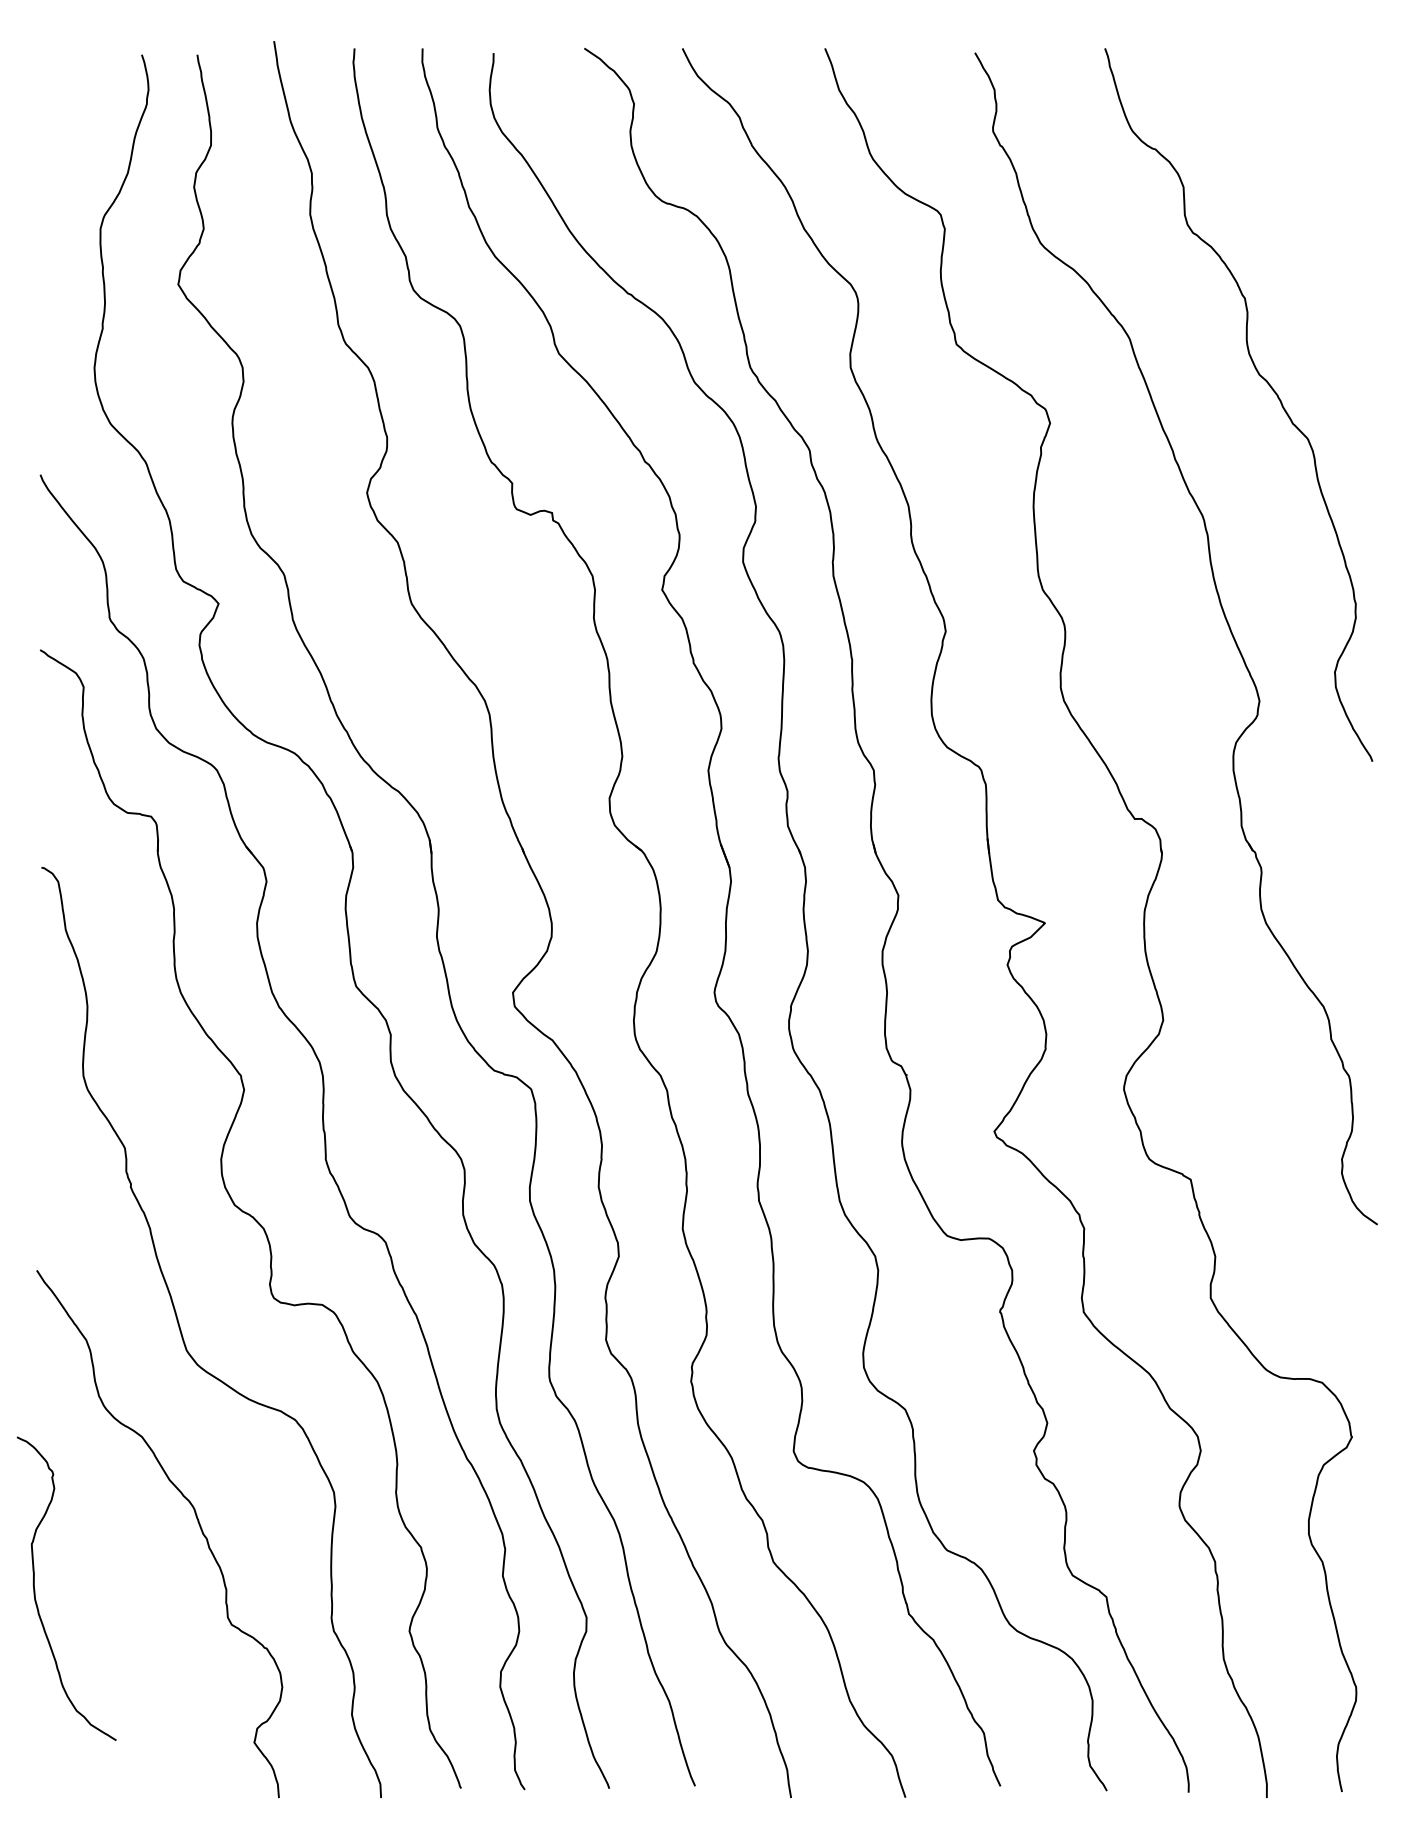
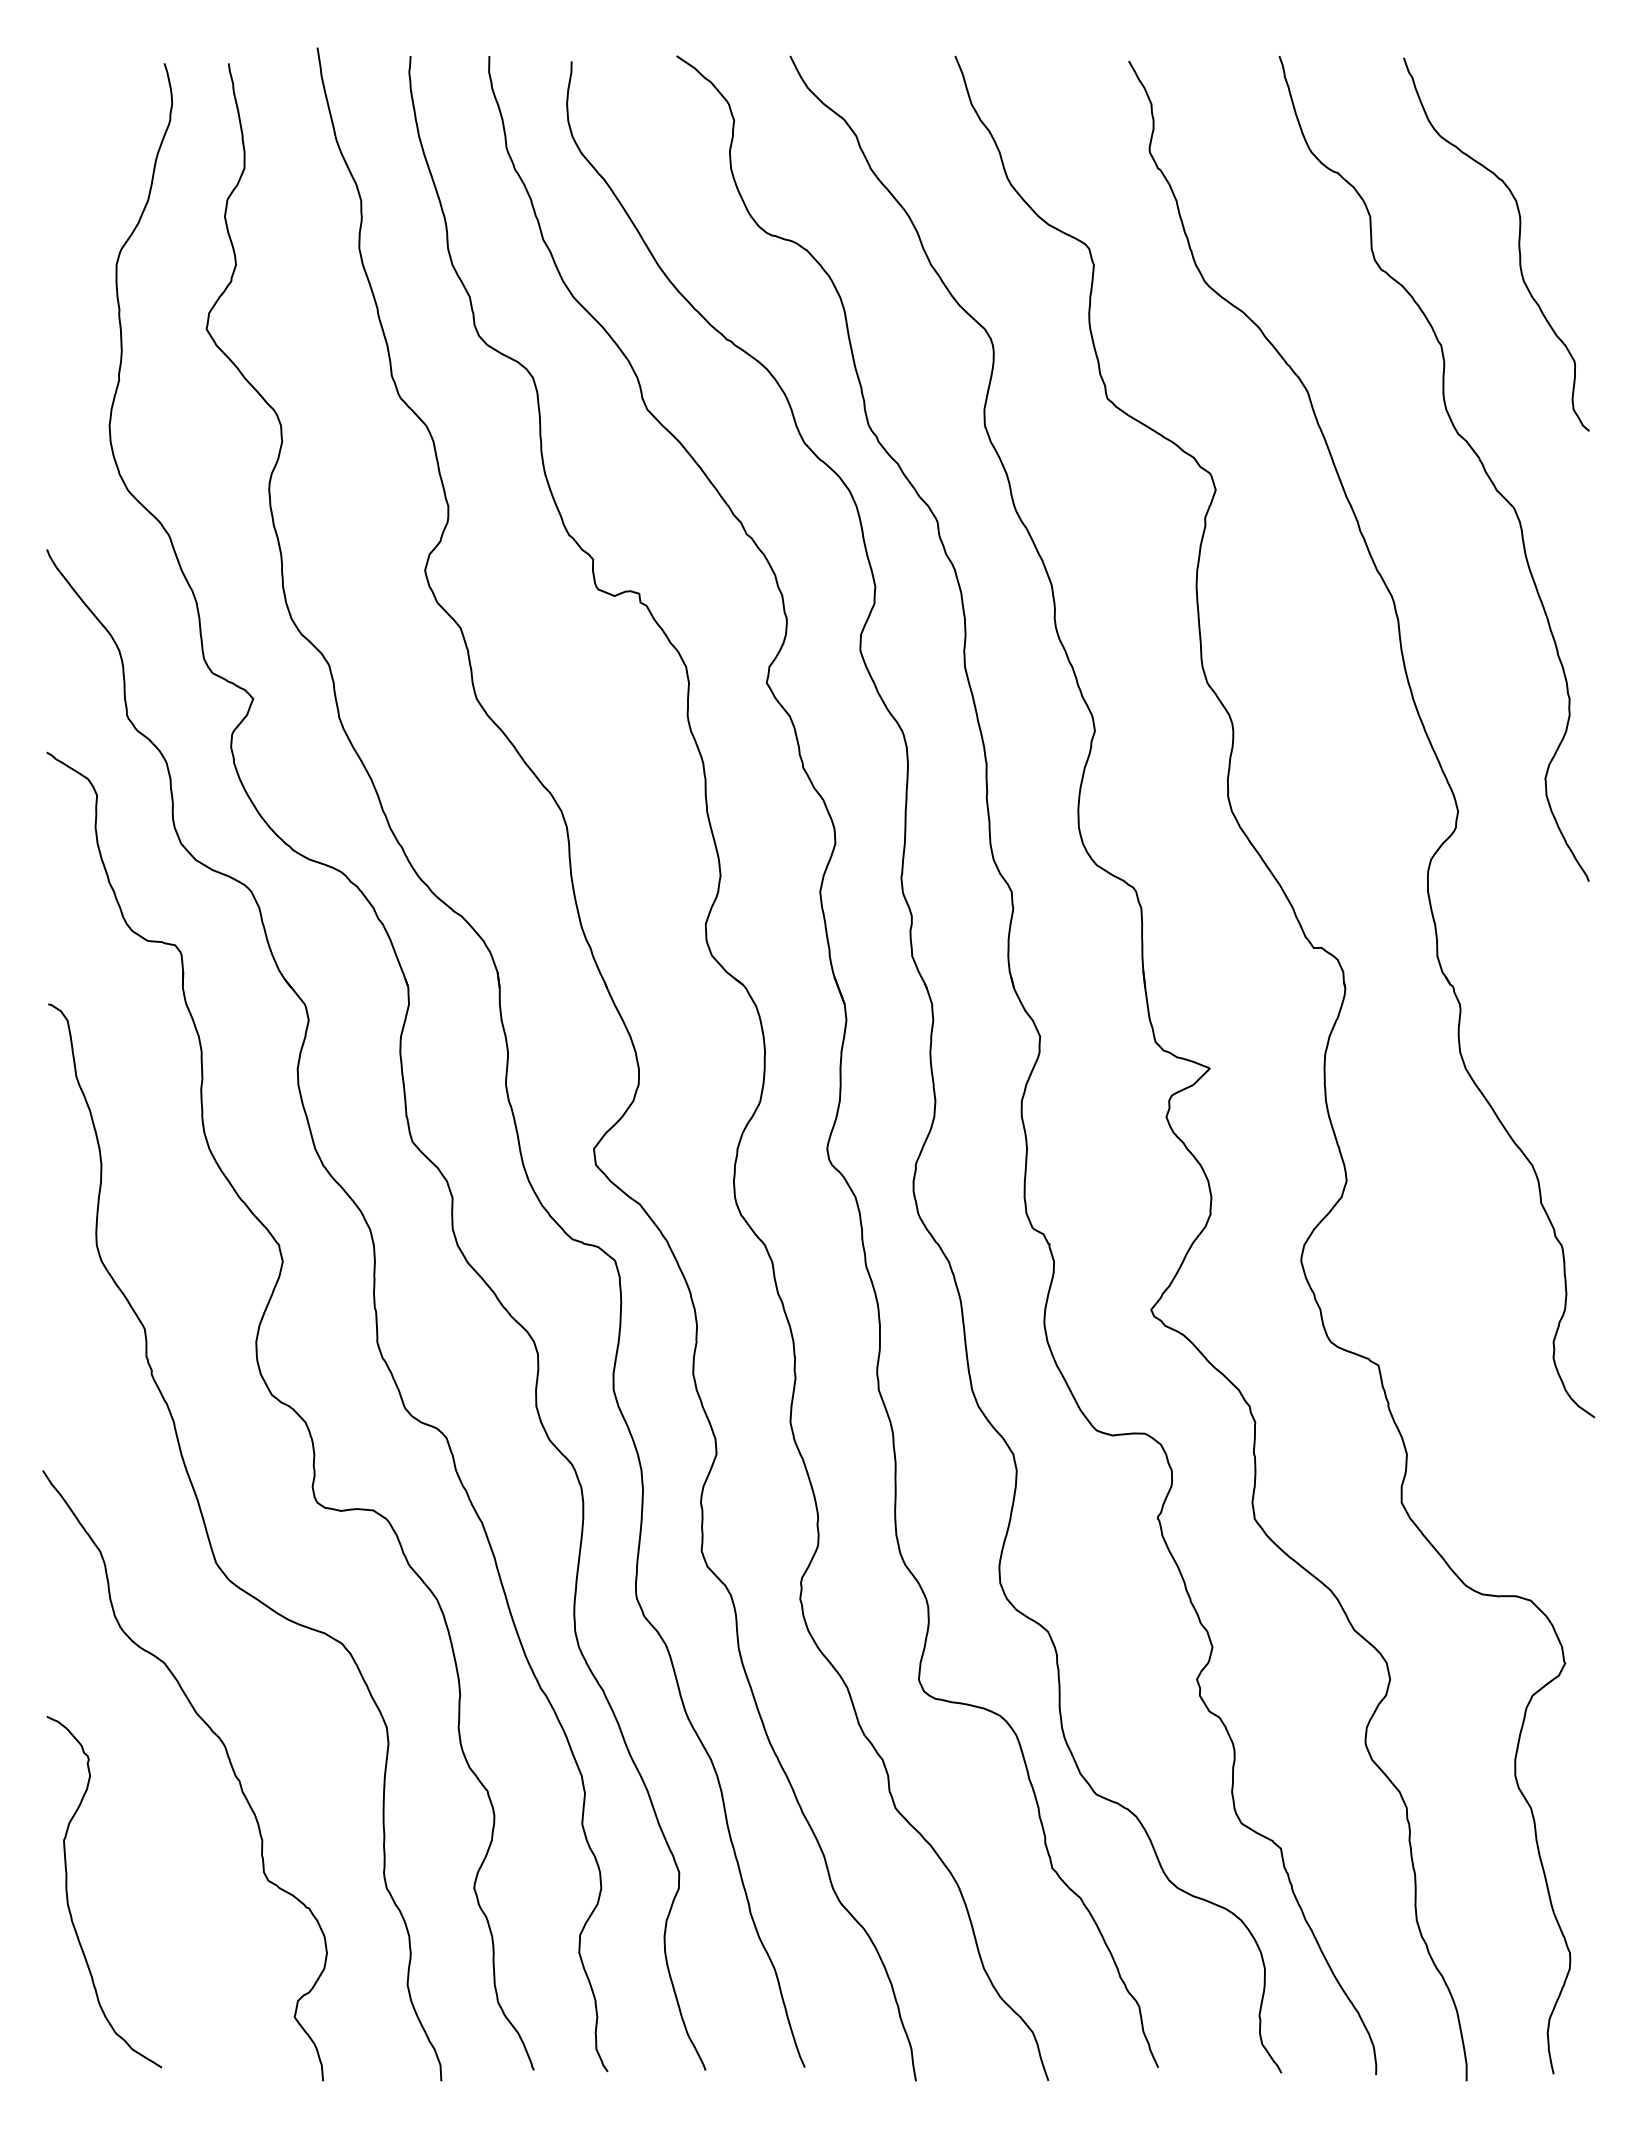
curve: (1311, 211) -> (1518, 244), added
curve: (35, 1593) -> (68, 1897), moved

